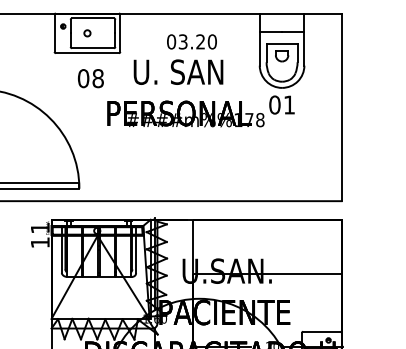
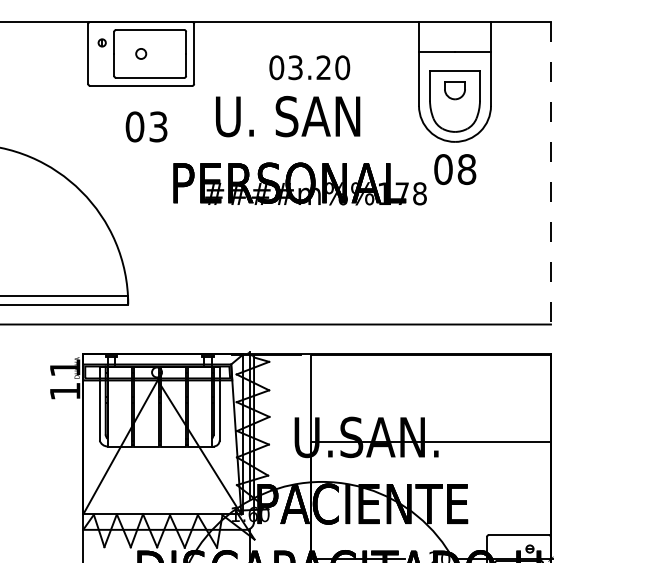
text: (97, 78) -> (157, 126), 08 -> 03
text: (289, 104) -> (466, 168), 01 -> 08
line: (341, 107) -> (550, 173), solid -> dashed

